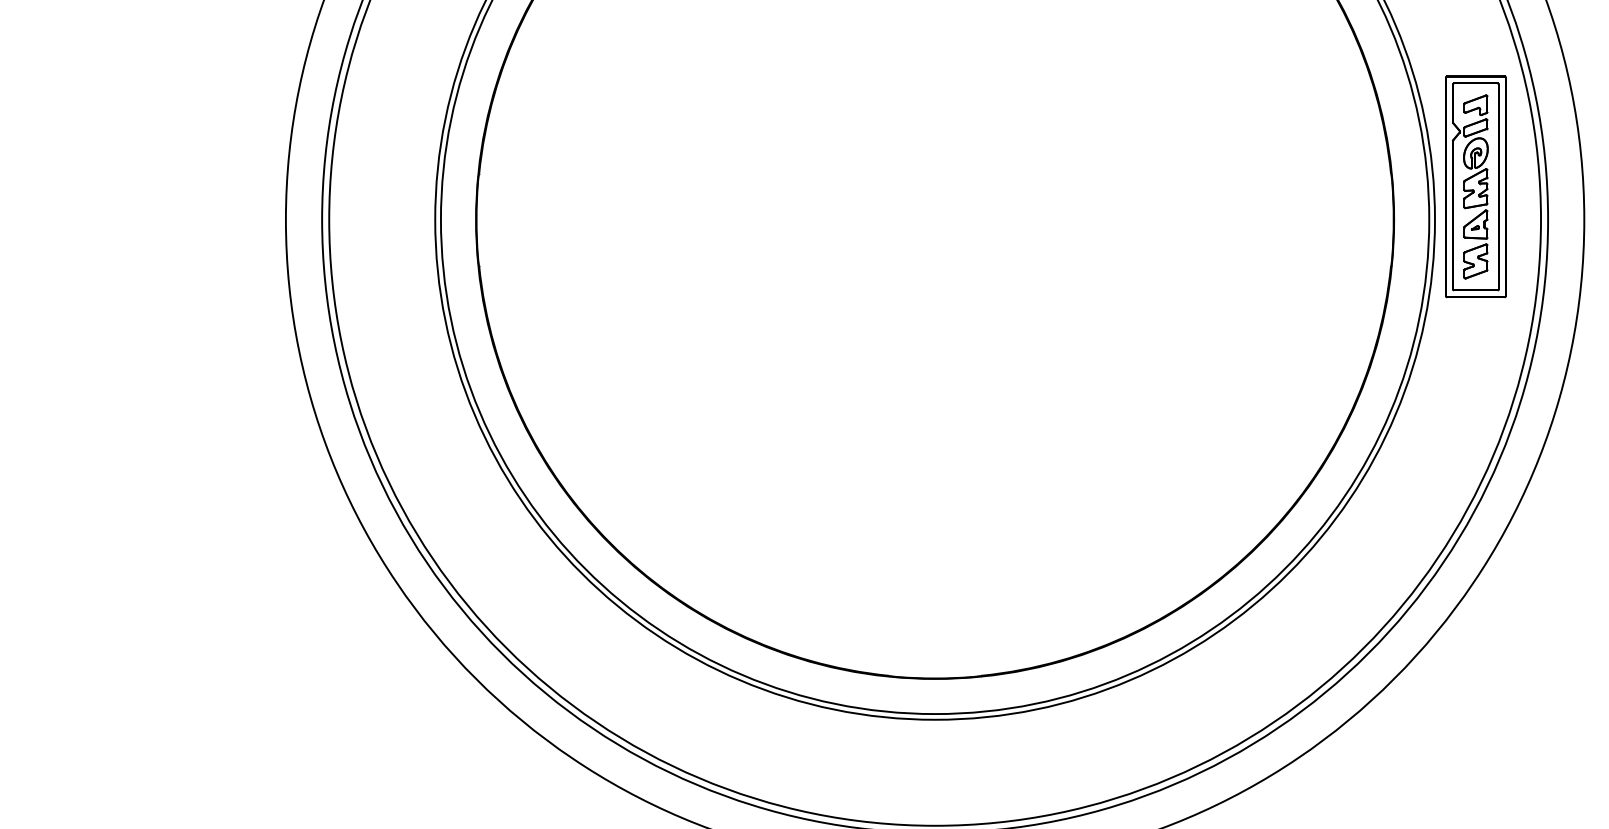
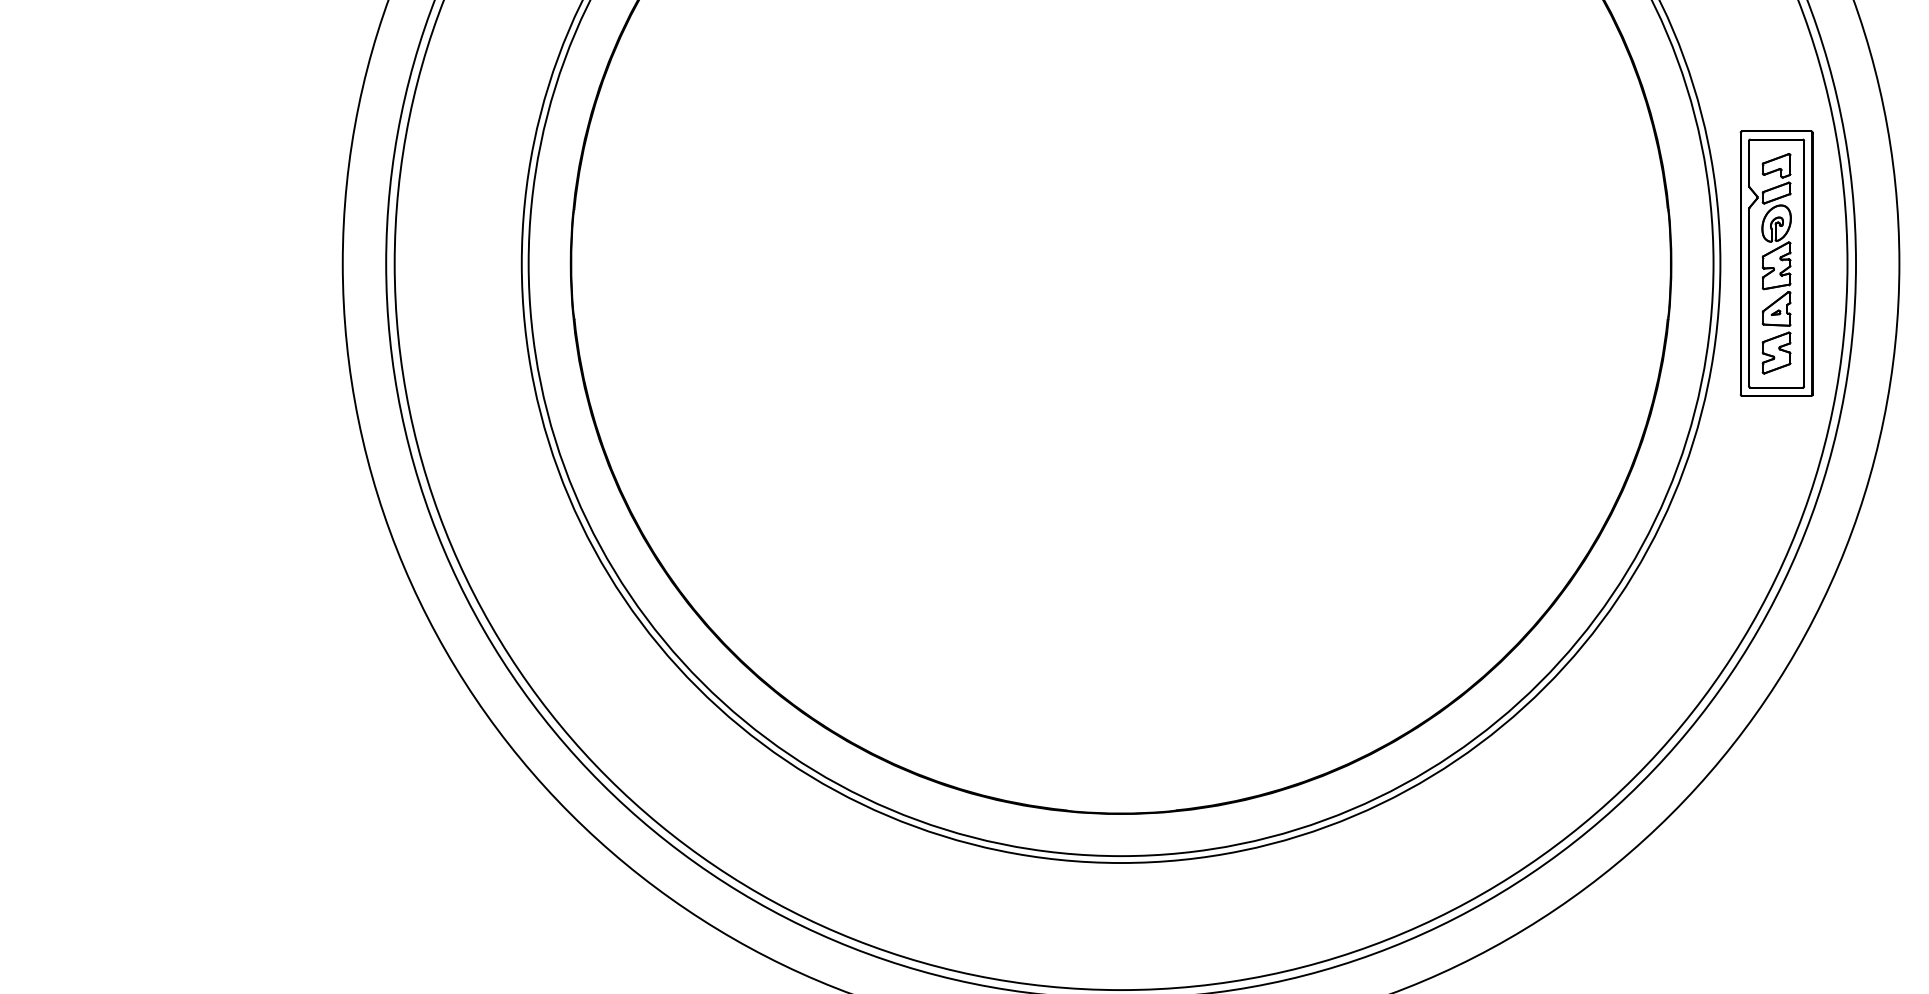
part: (1475, 186) -> (1776, 263), moved

